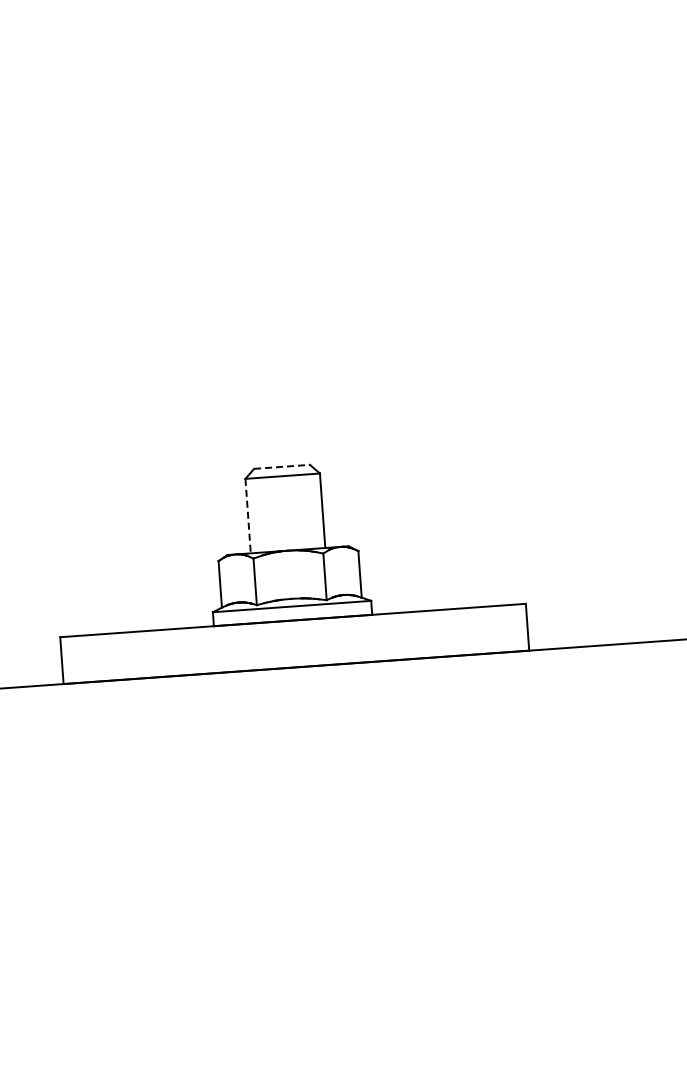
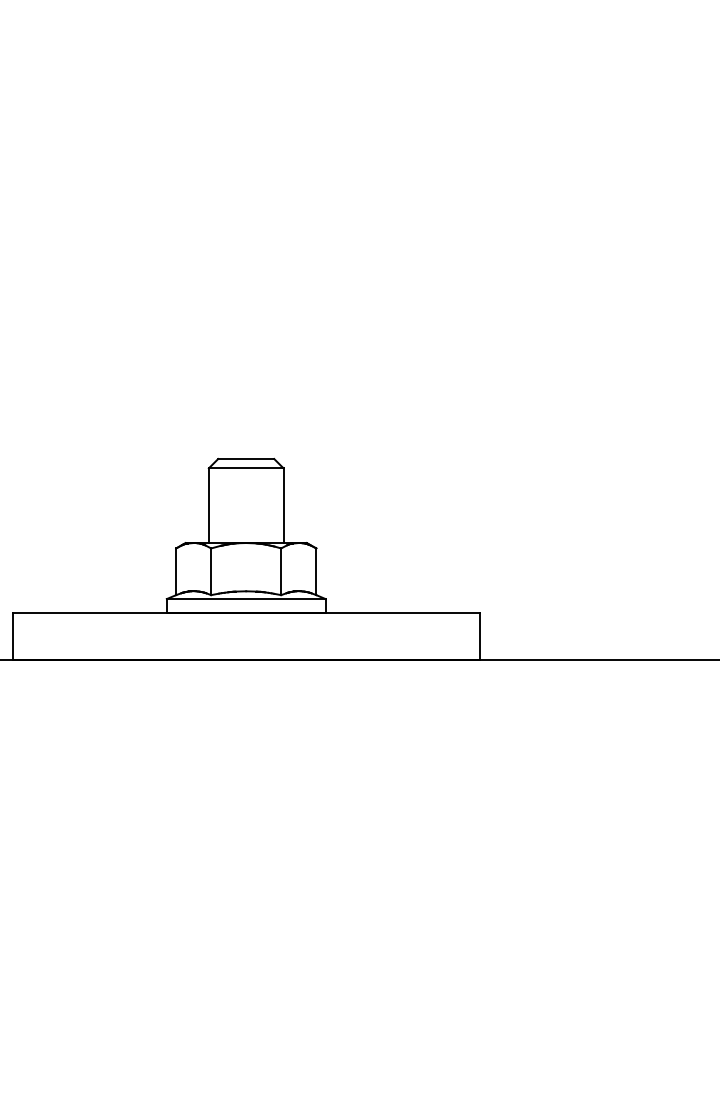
line: (282, 467) -> (246, 459), dashed -> solid
line: (247, 516) -> (208, 506), dashed -> solid

